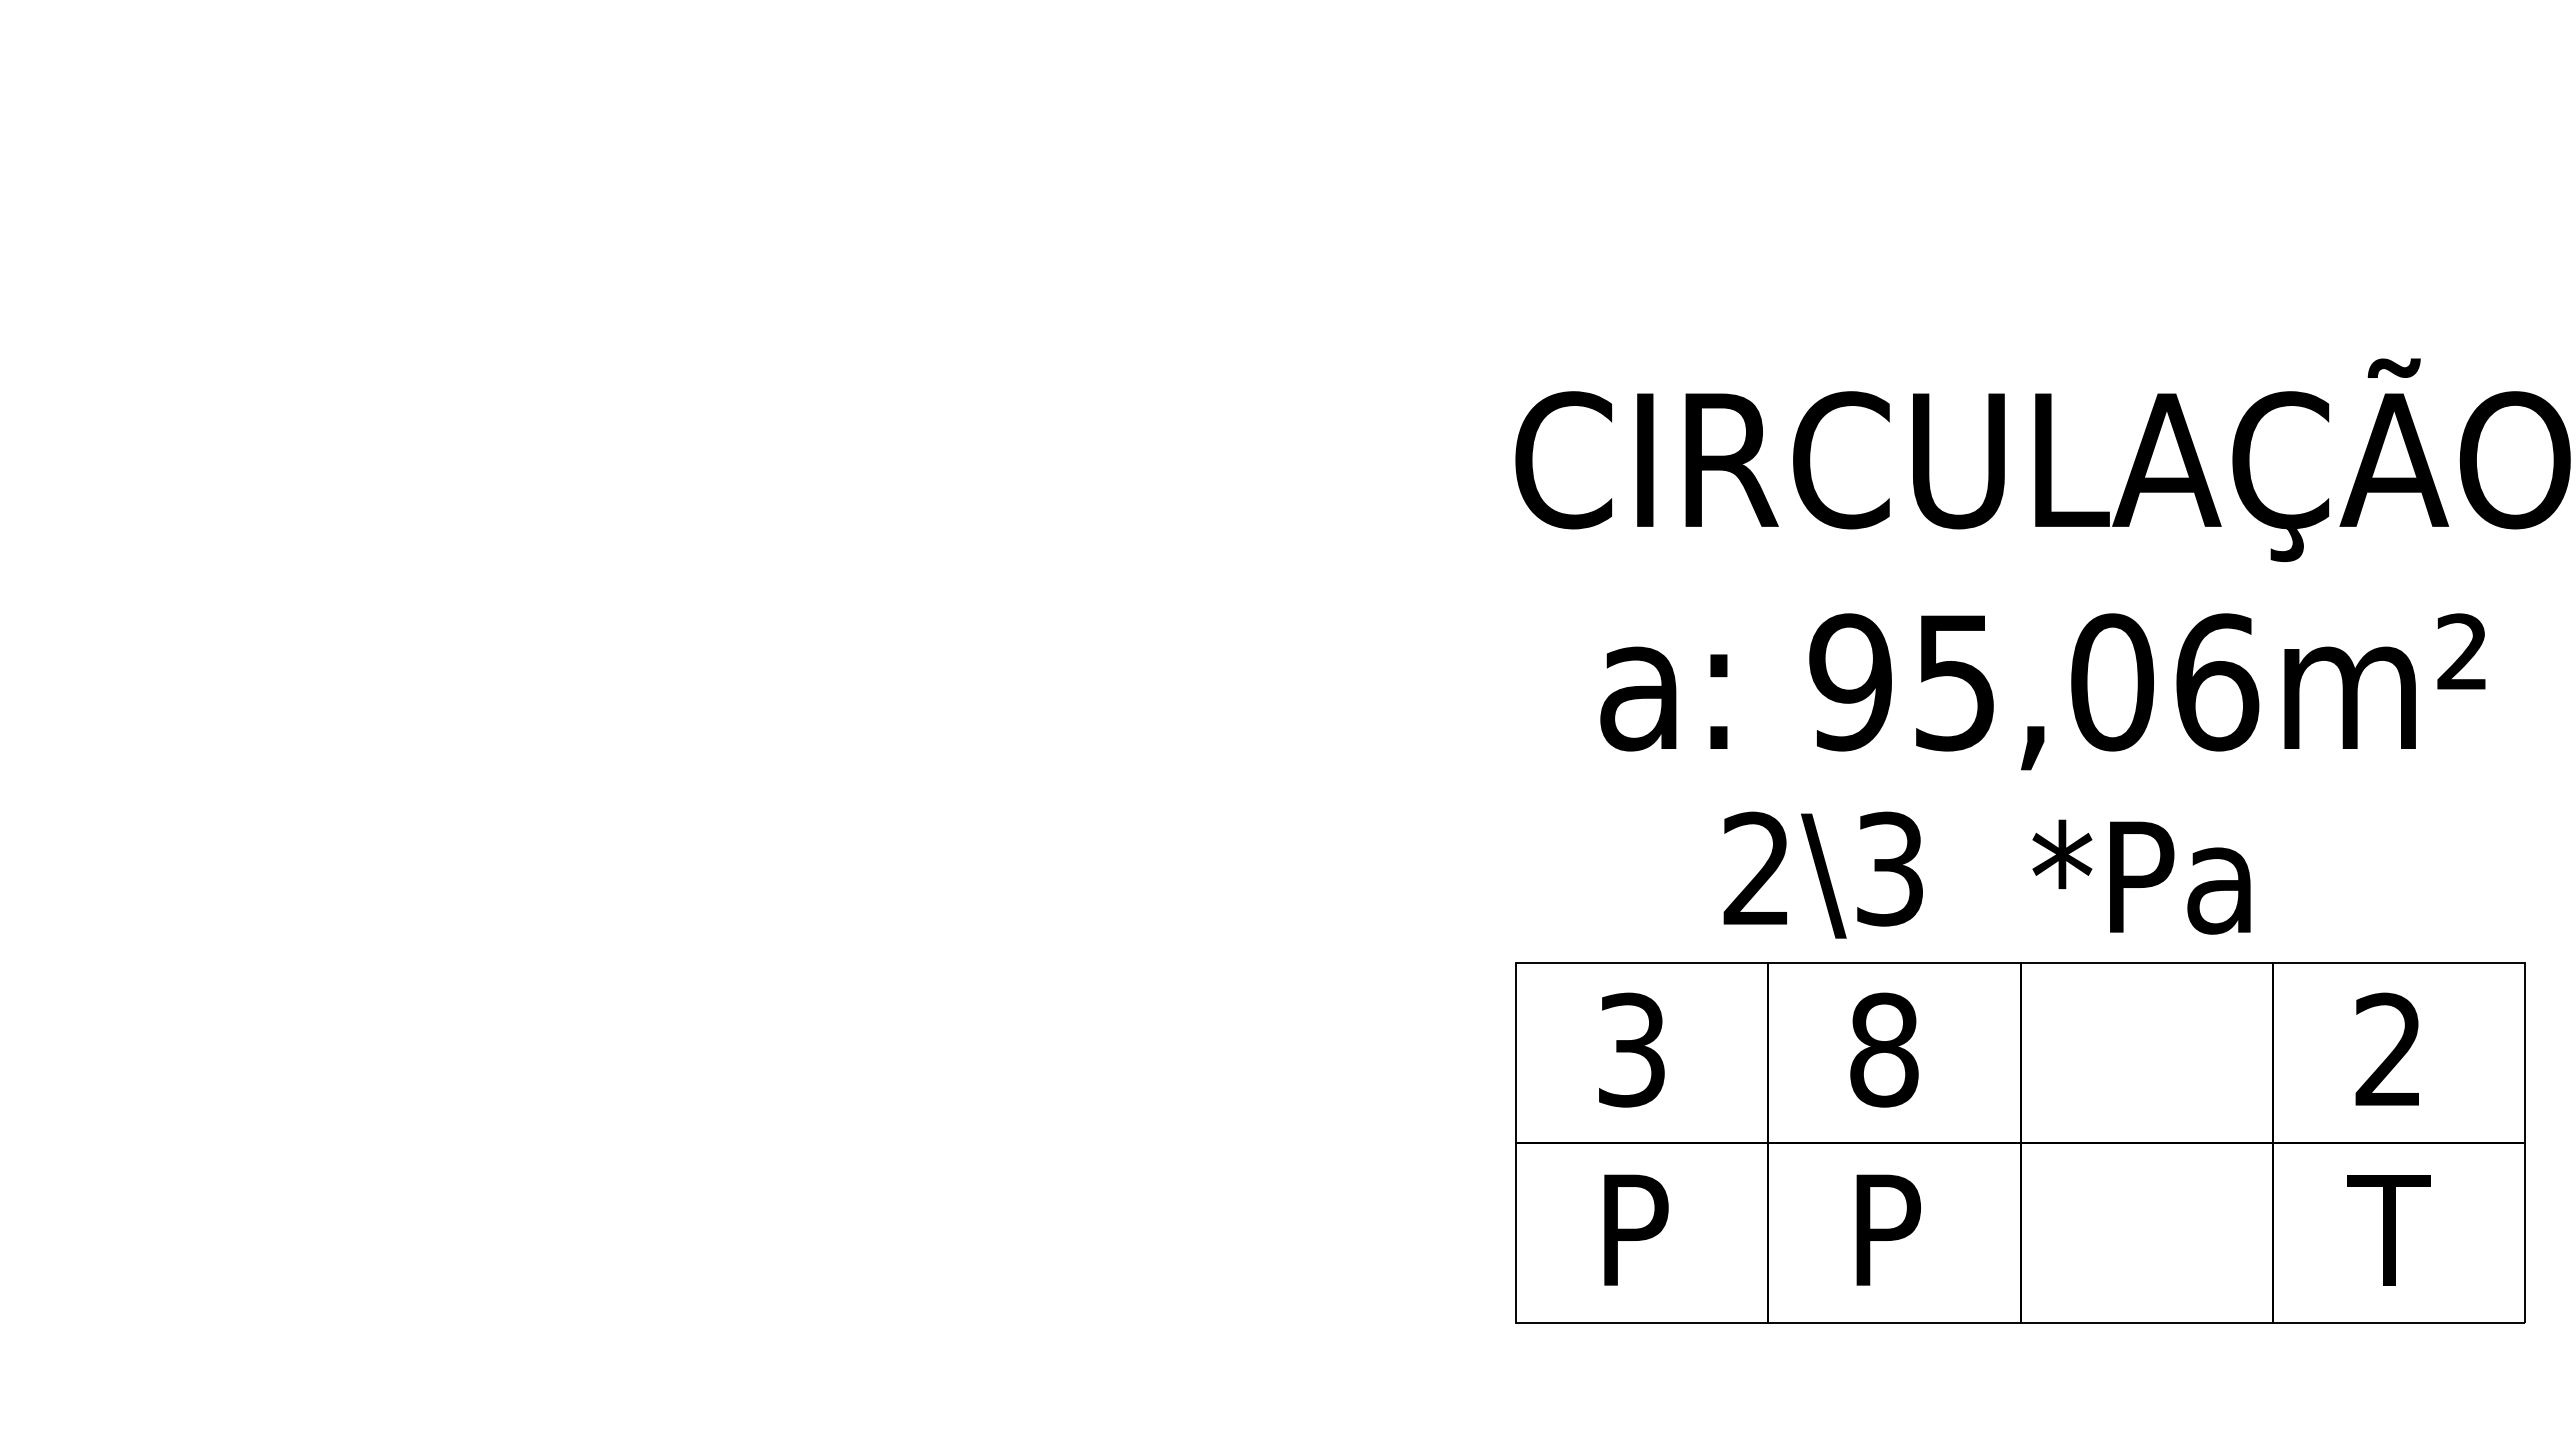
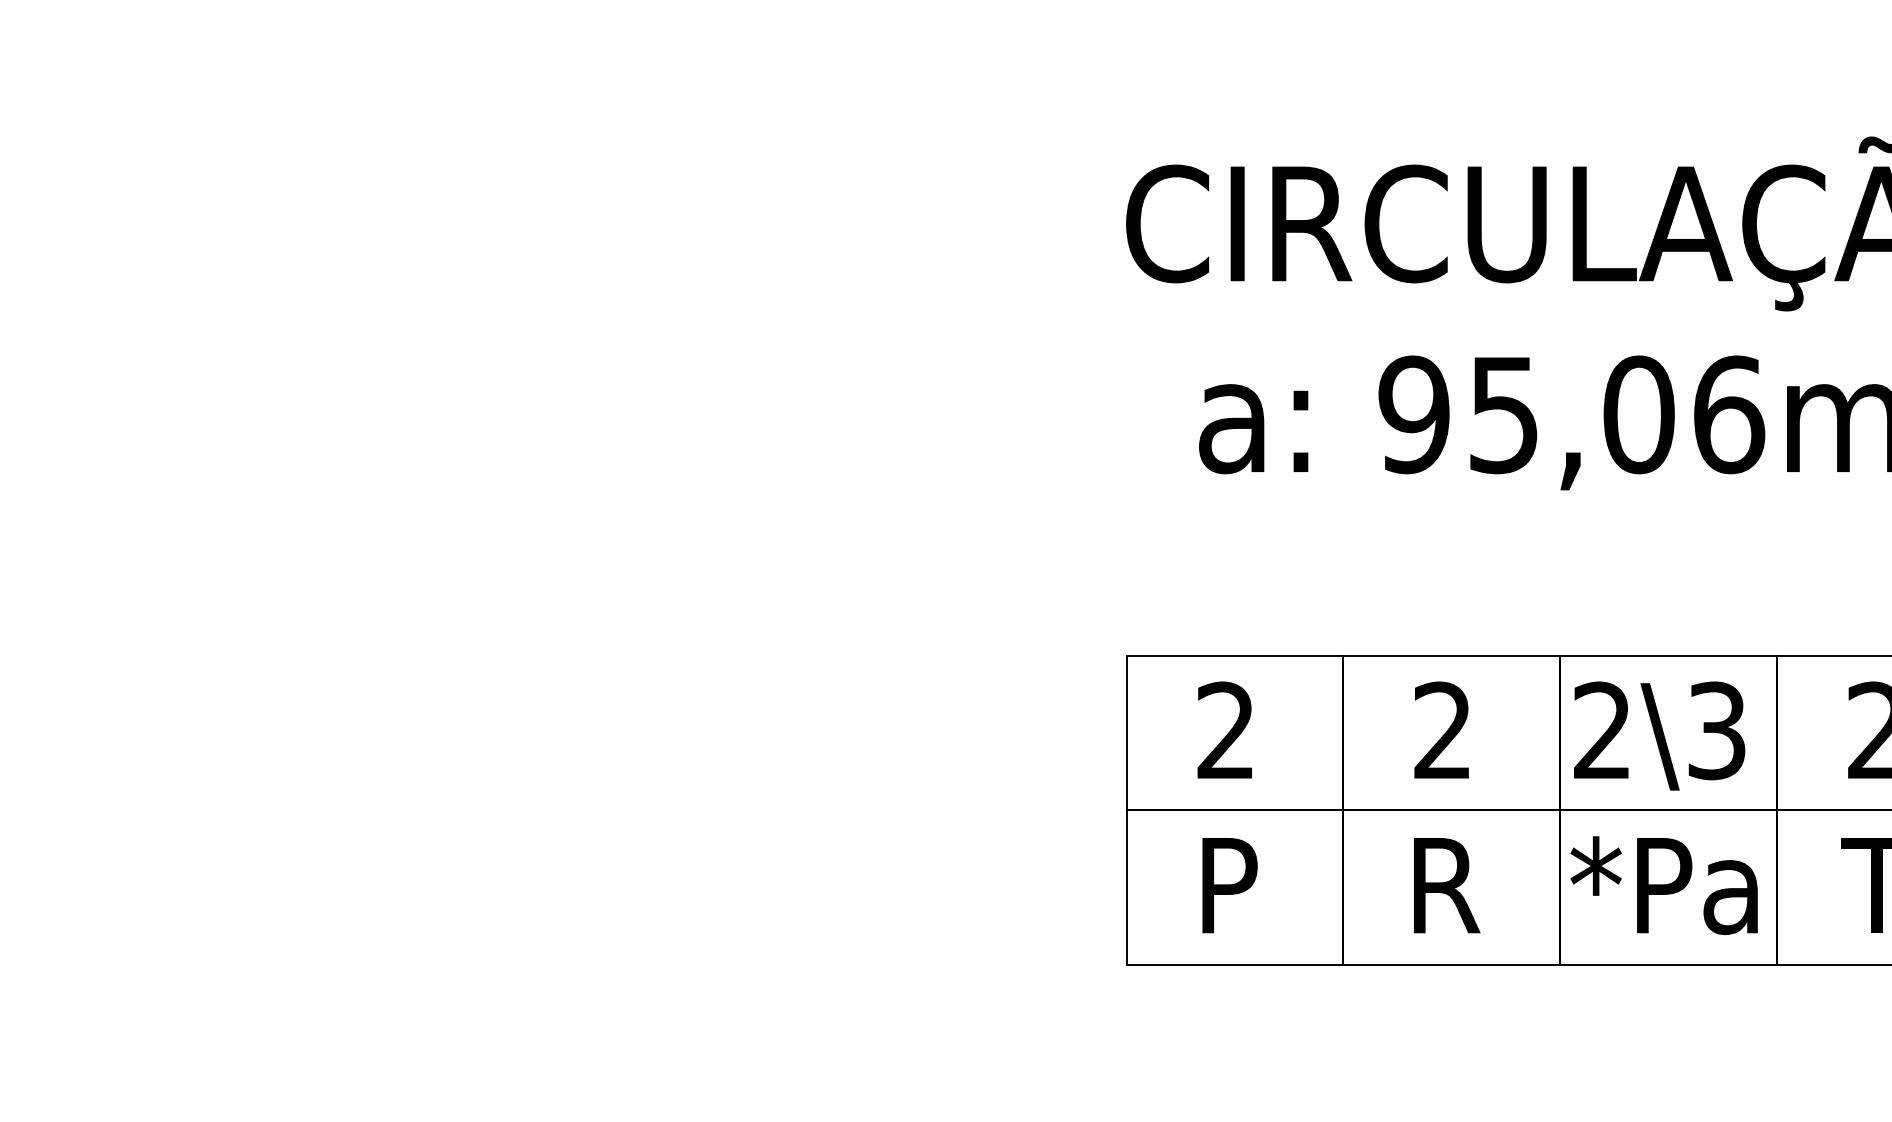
text: (1822, 874) -> (1658, 735), moved
text: (2141, 876) -> (1664, 885), moved
text: (1631, 1049) -> (1225, 730), 3 -> 2
text: (1884, 1049) -> (1443, 730), 8 -> 2
text: (1888, 1229) -> (1446, 885), P -> R

